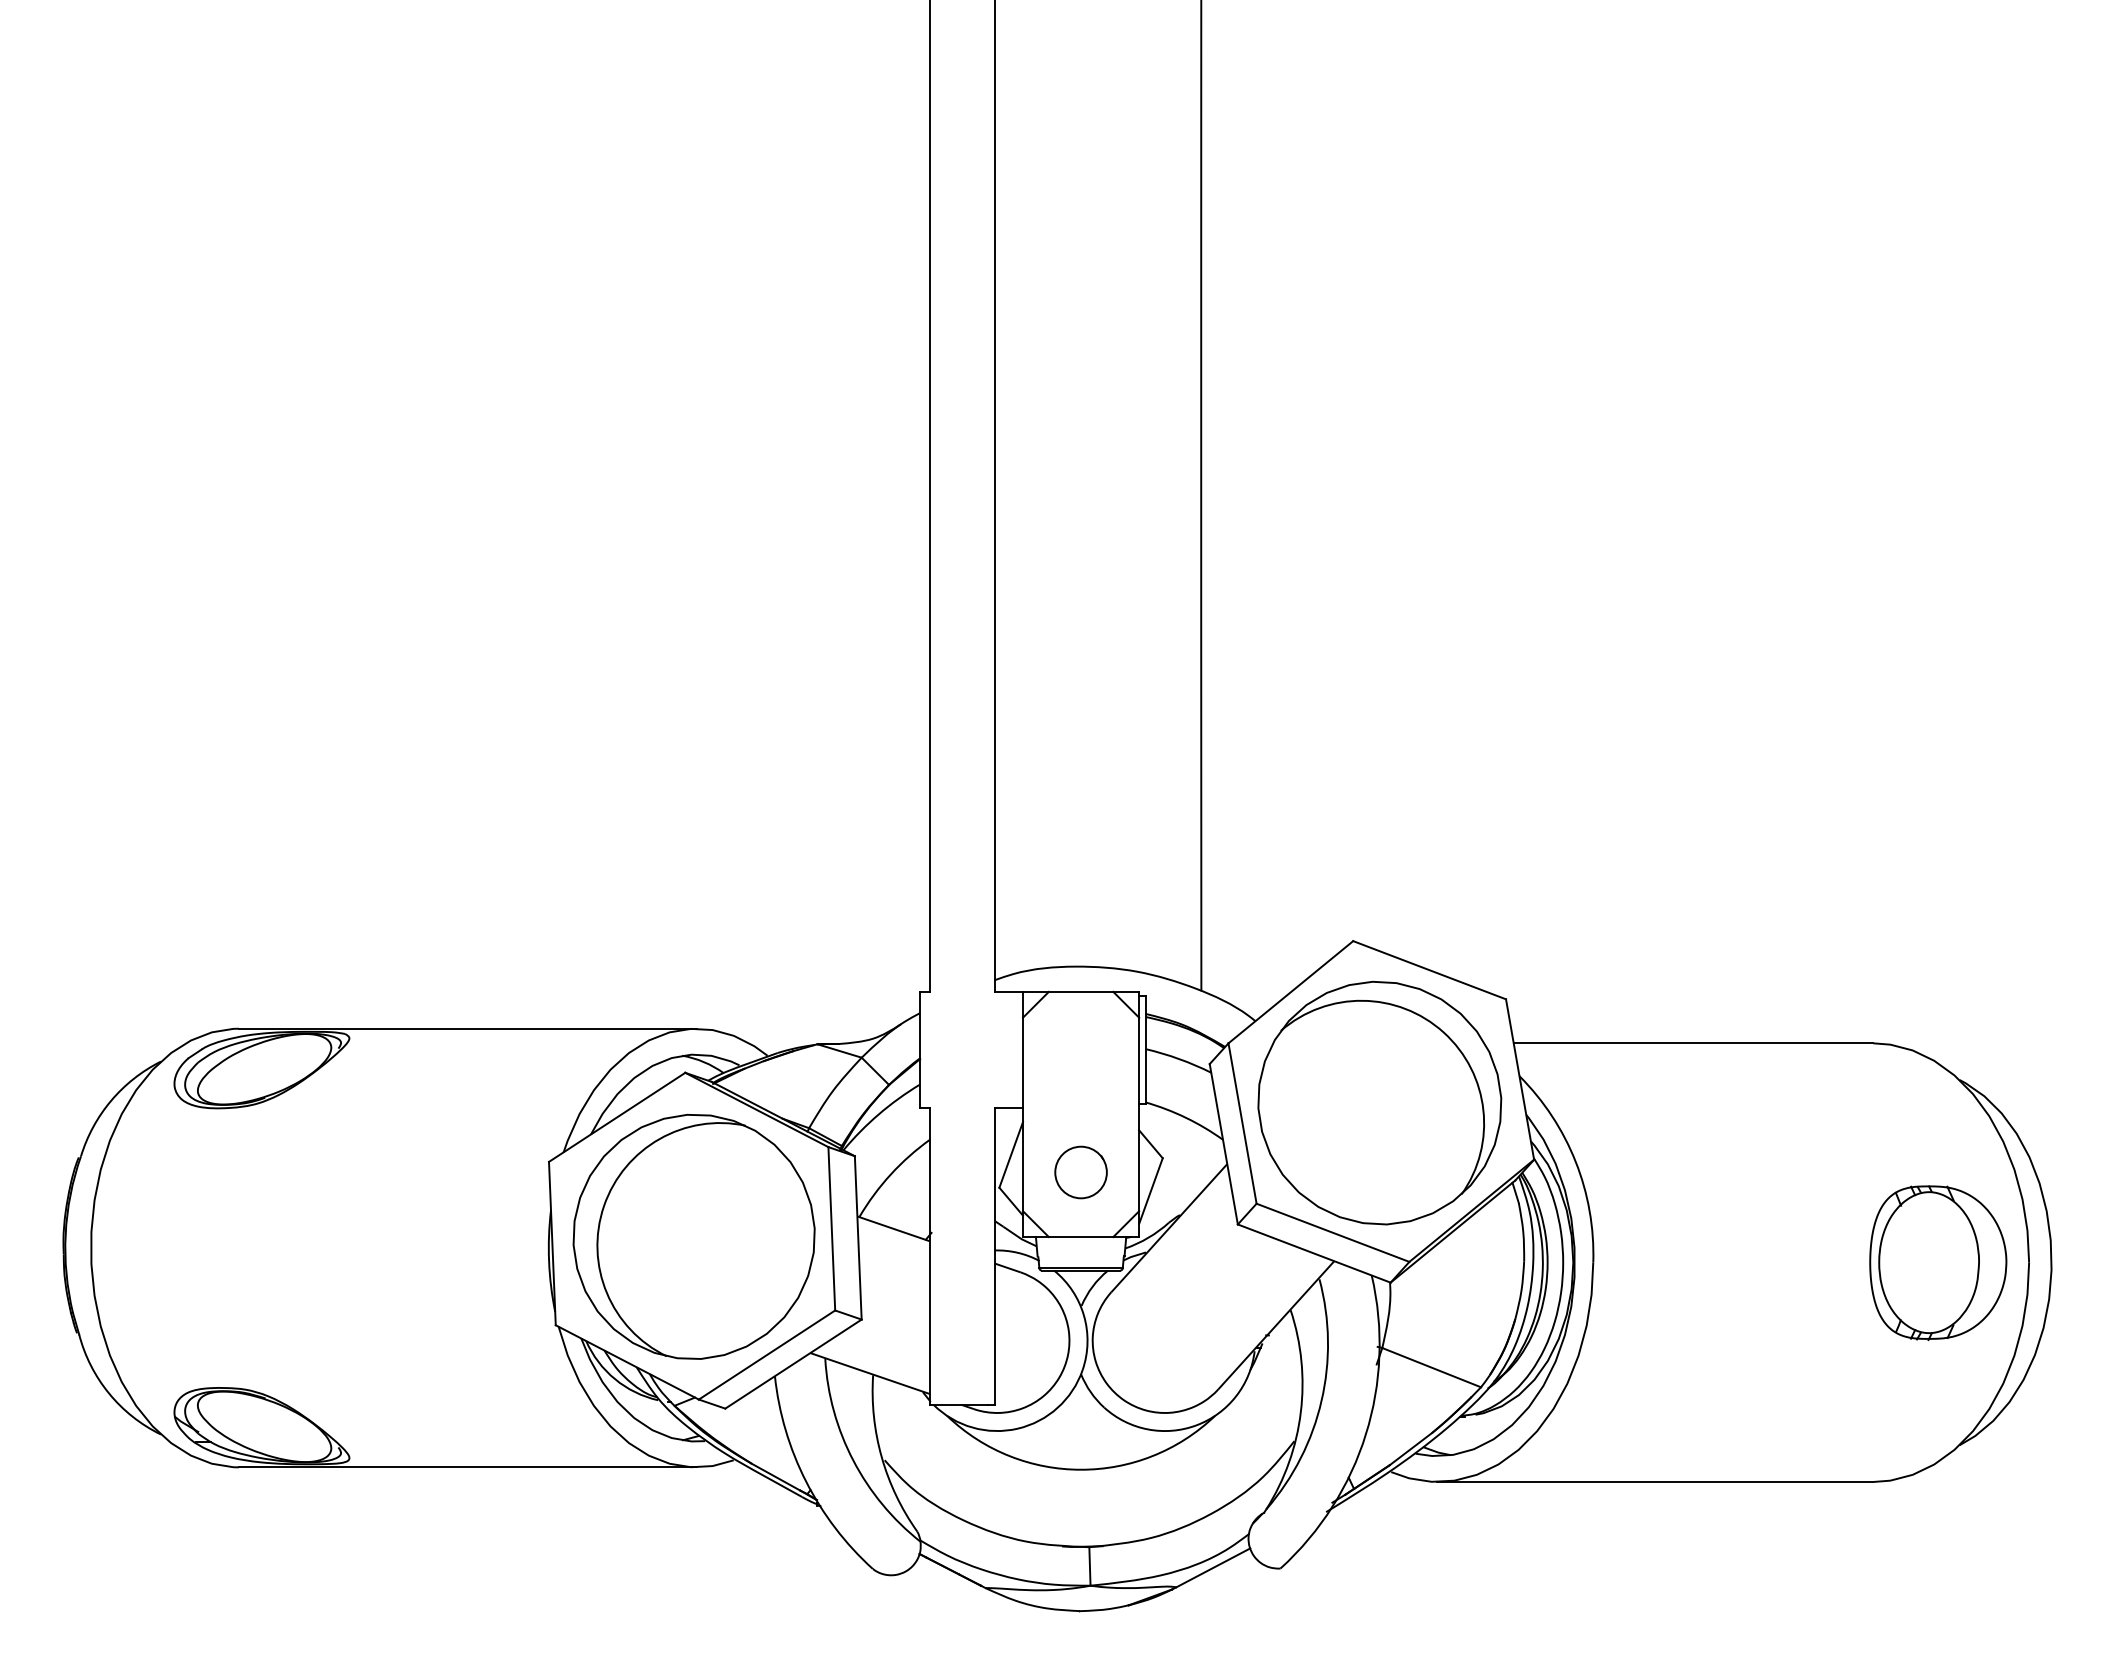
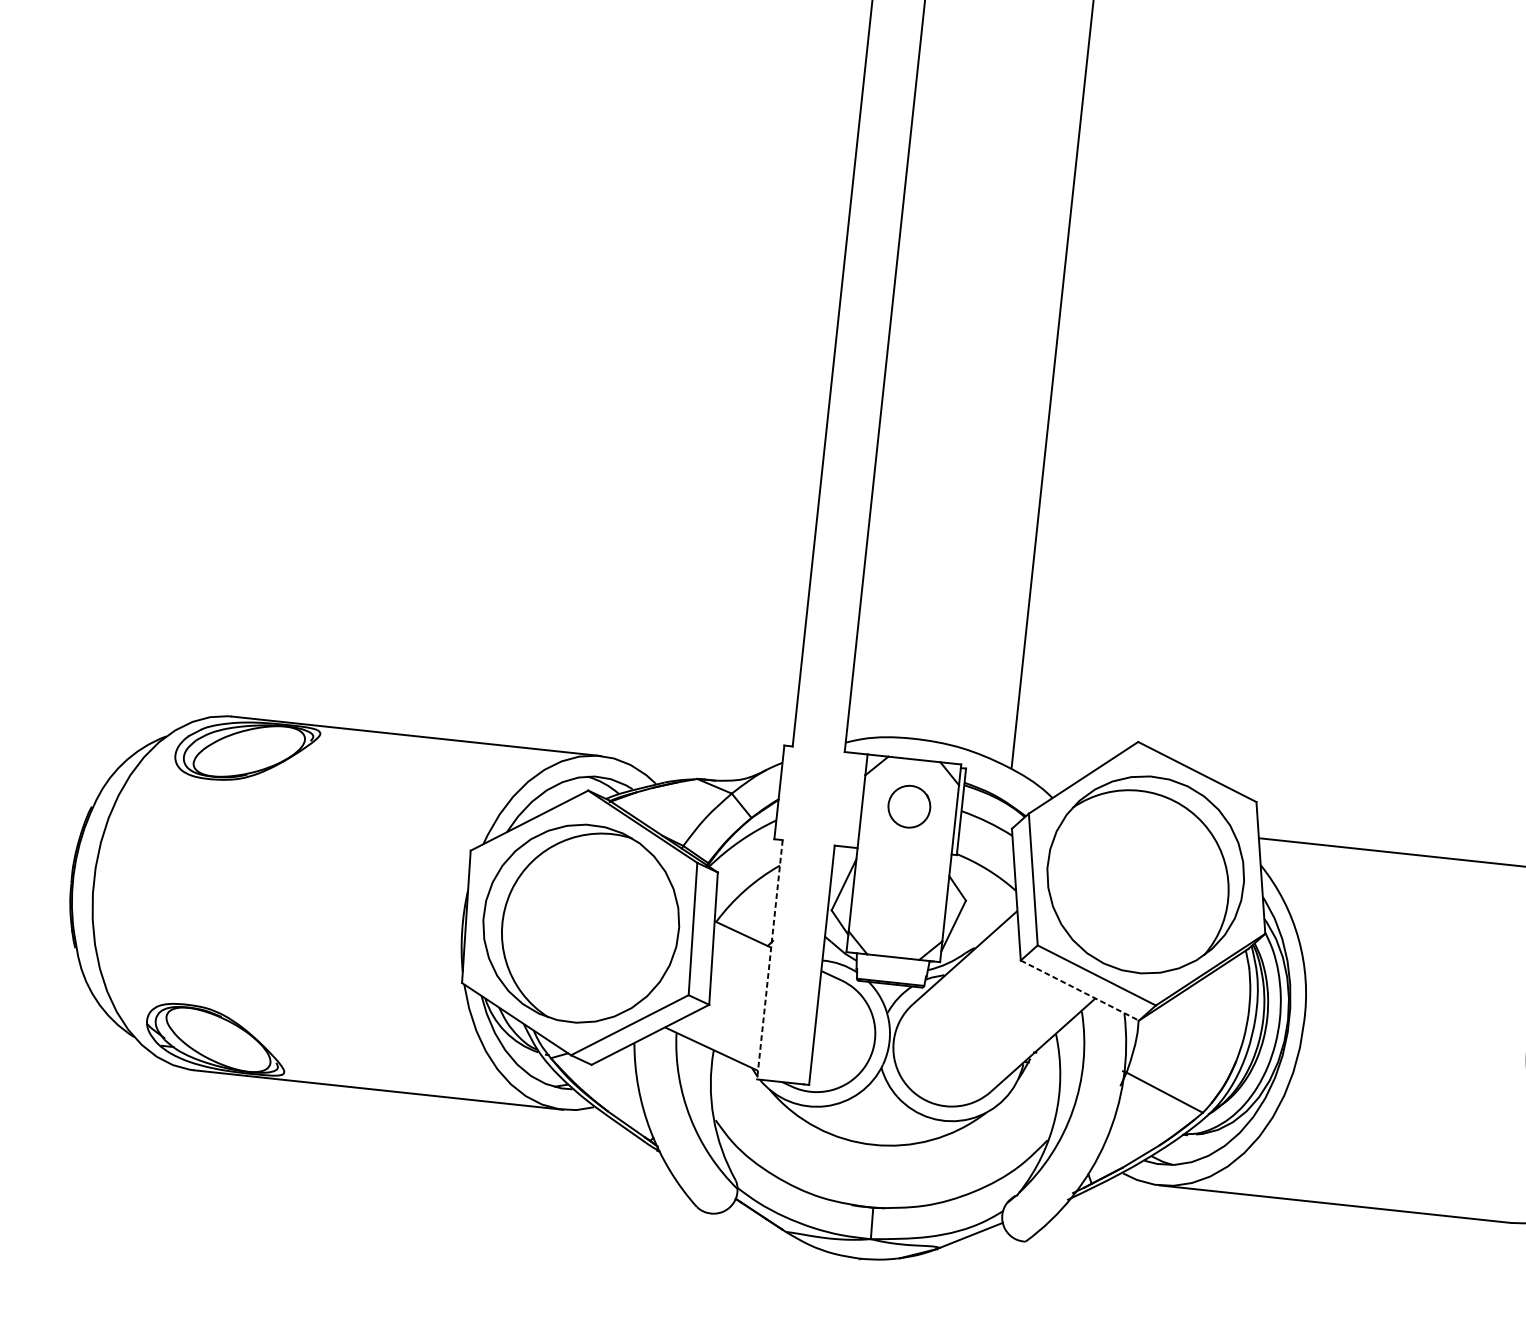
part: (1080, 1172) -> (908, 806), moved
line: (1314, 1253) -> (1080, 990), solid -> dashed
line: (930, 1256) -> (770, 959), solid -> dashed

